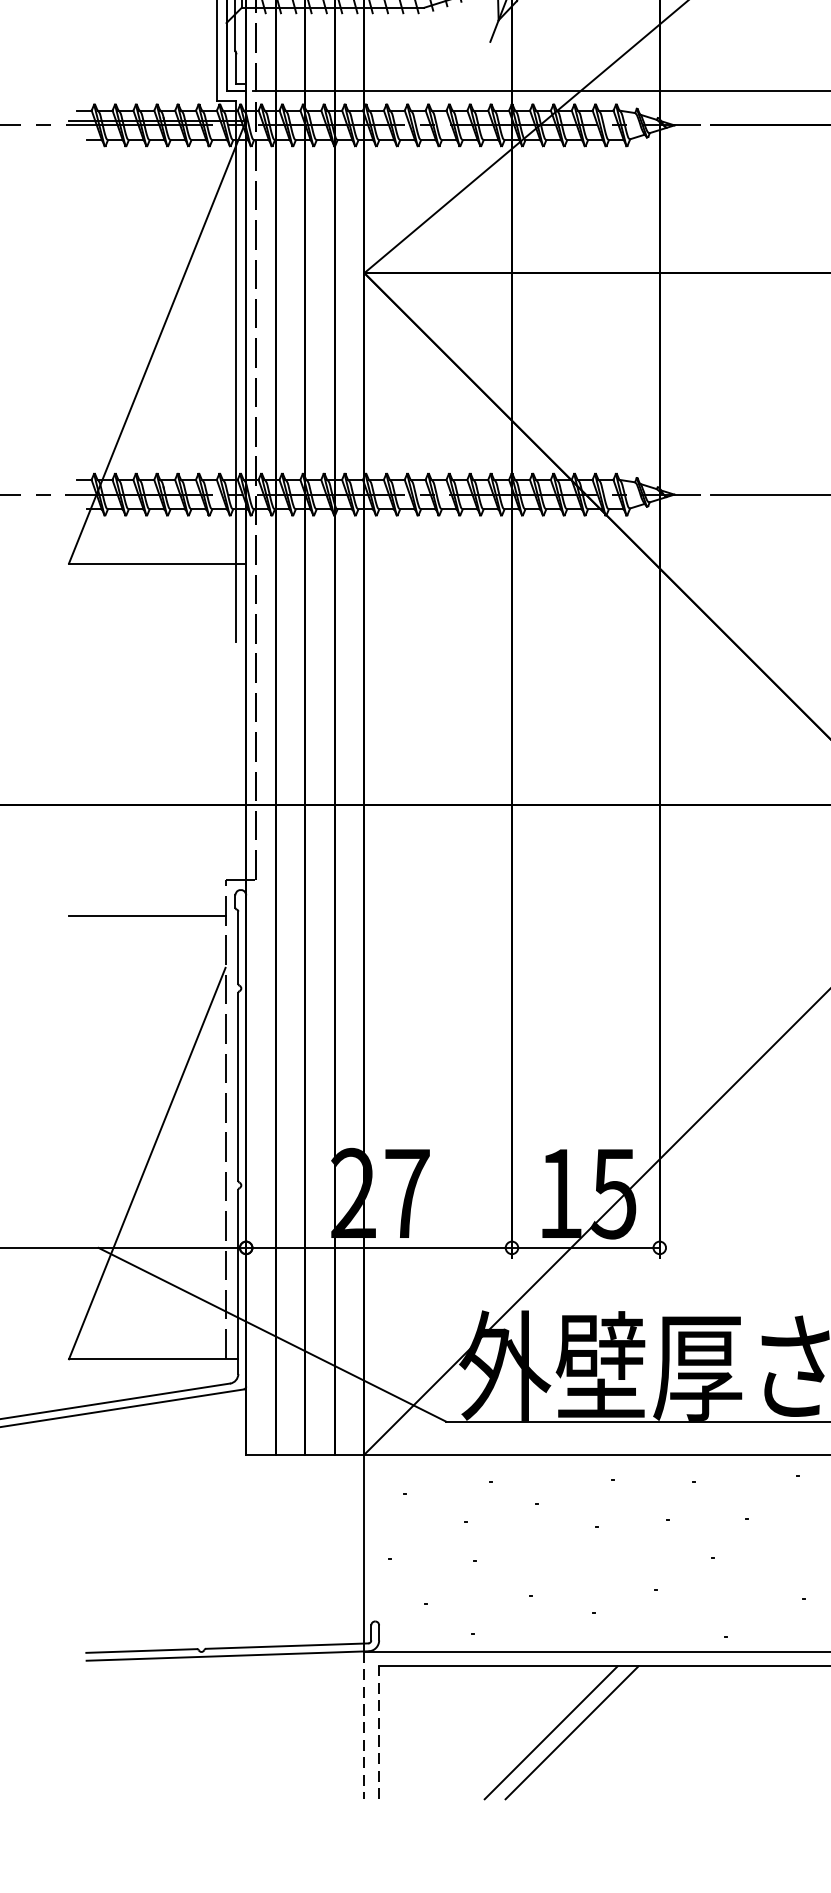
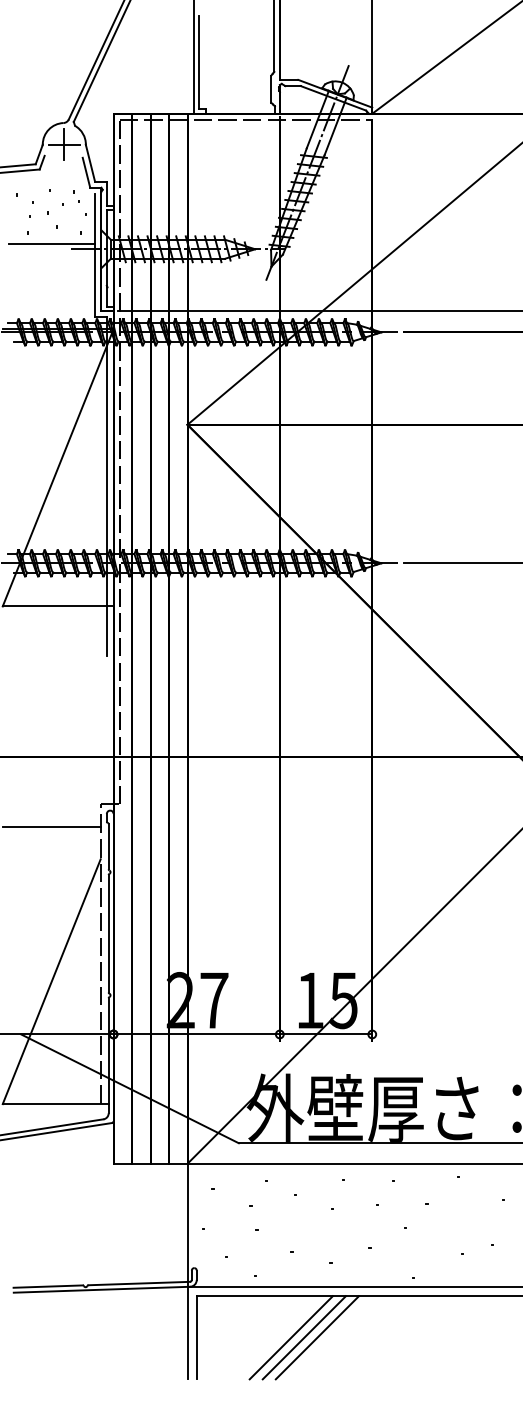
line: (364, 1725) -> (187, 1333), dashed -> solid
line: (378, 1732) -> (196, 1337), dashed -> solid
line: (529, 1732) -> (290, 1337), added

